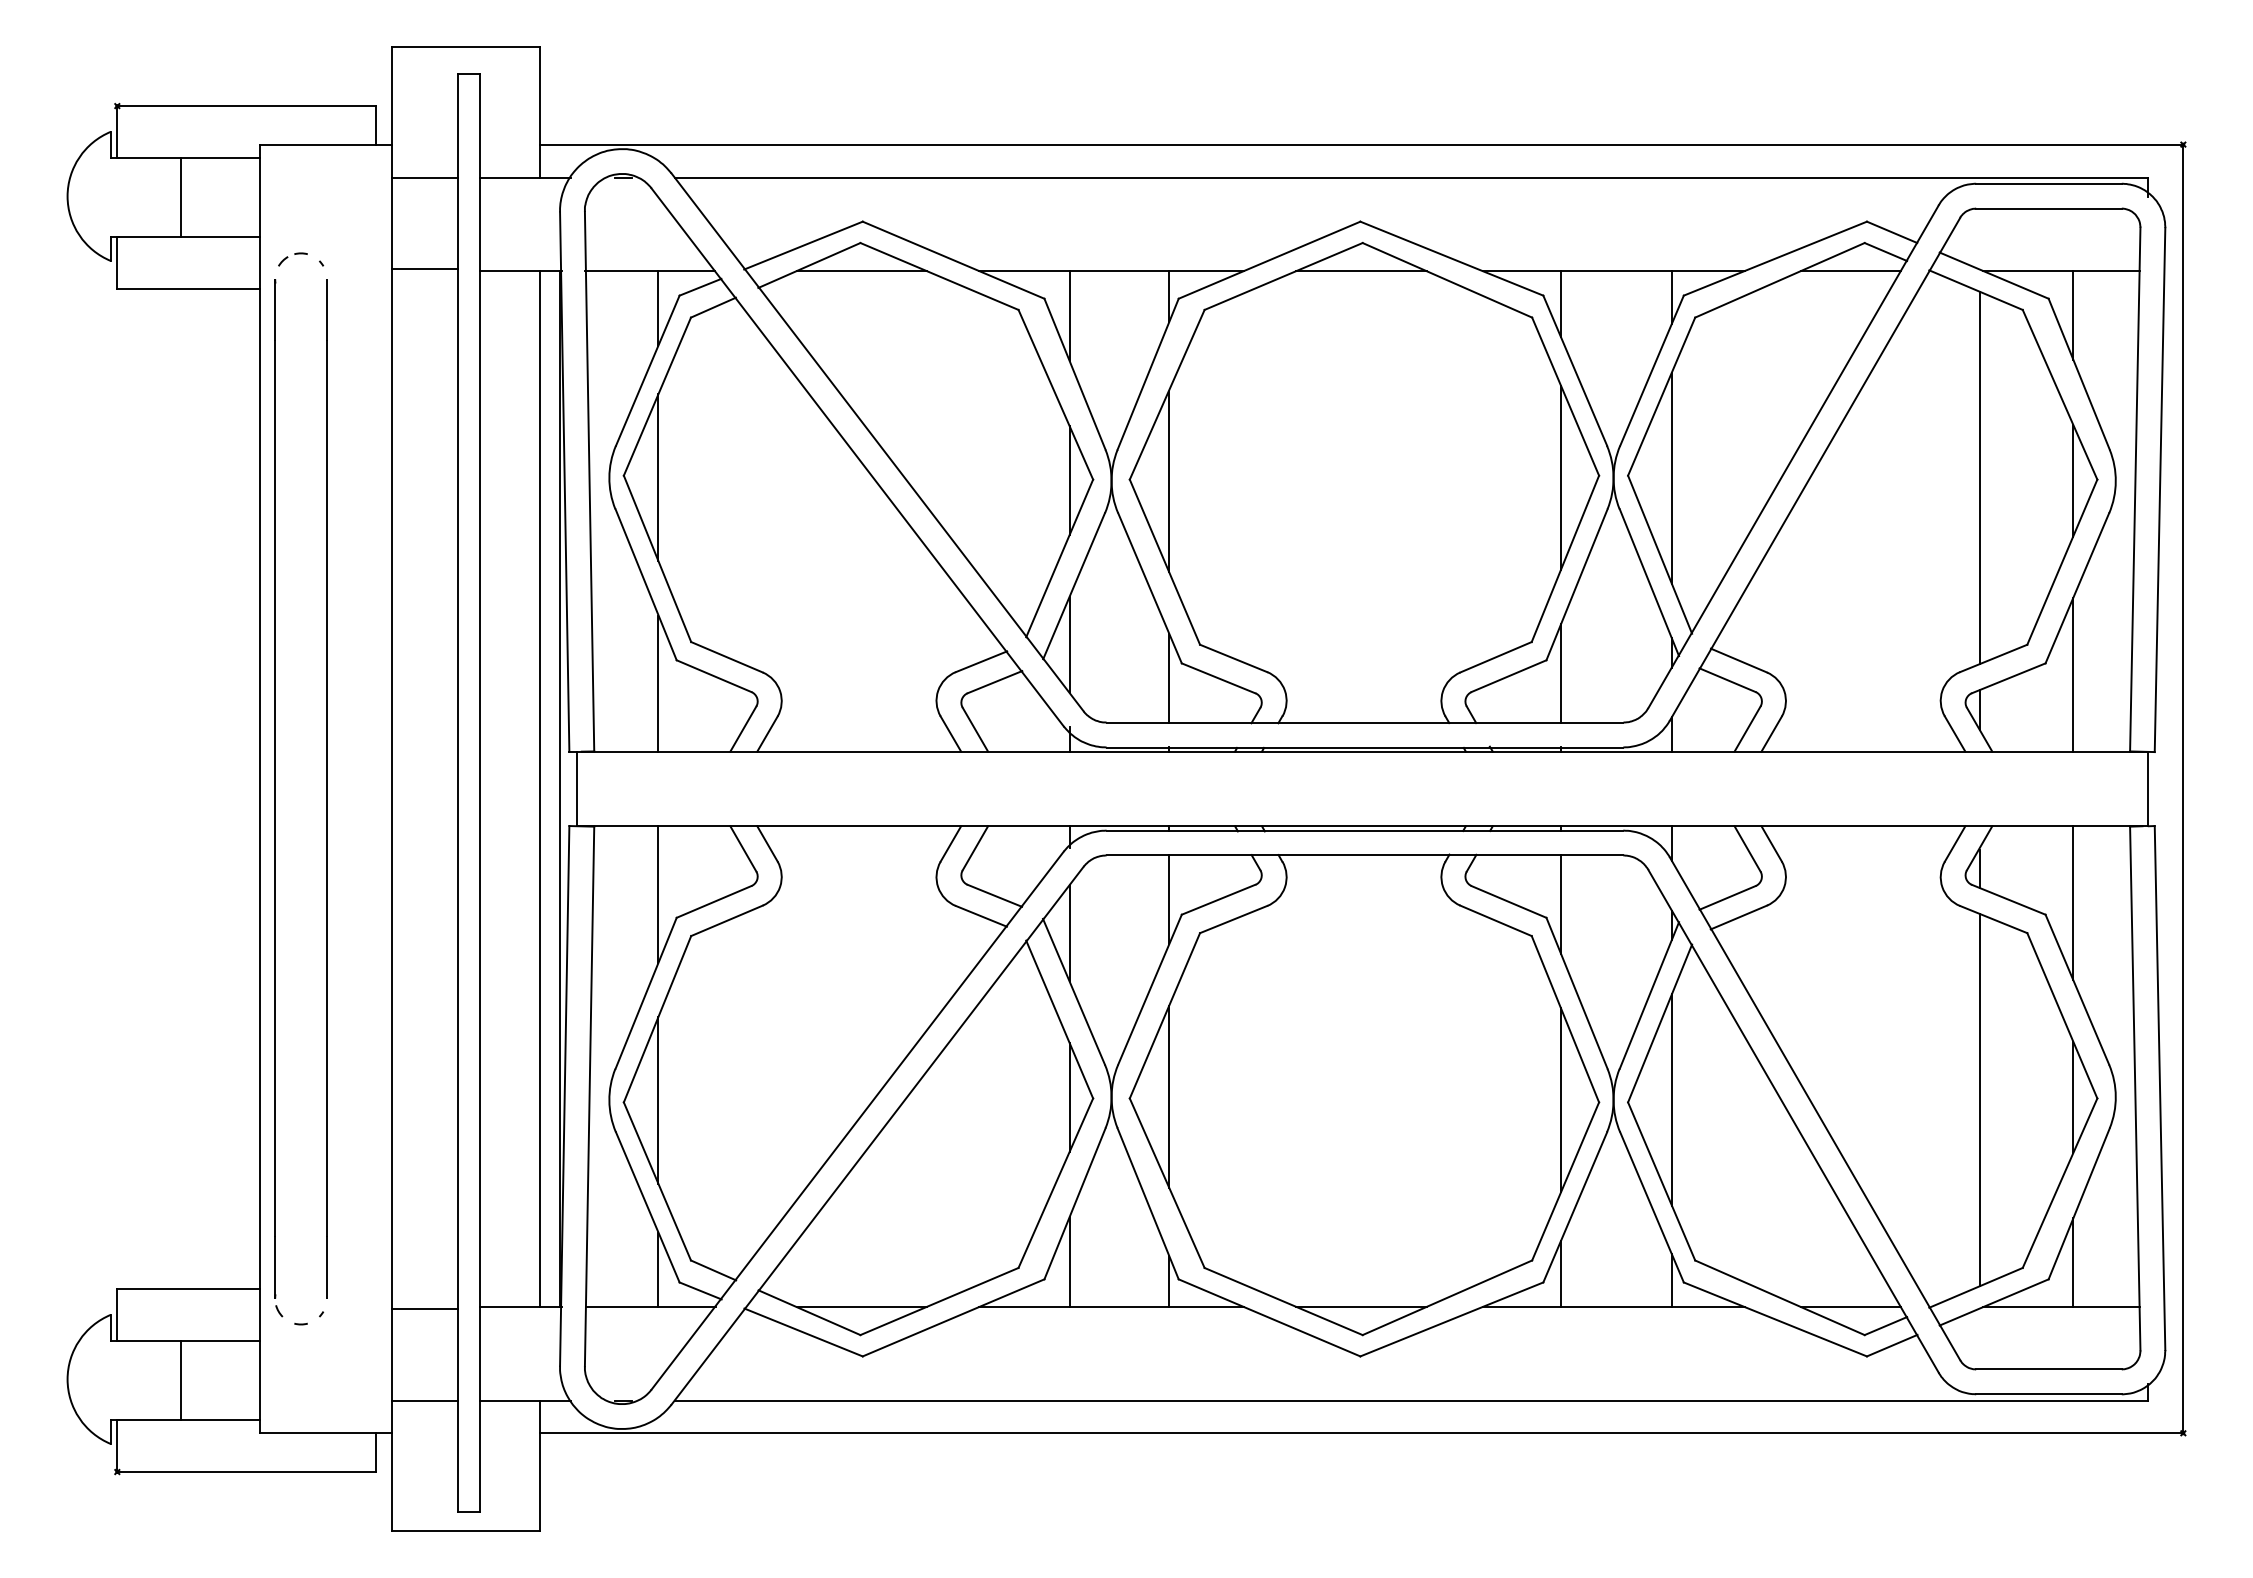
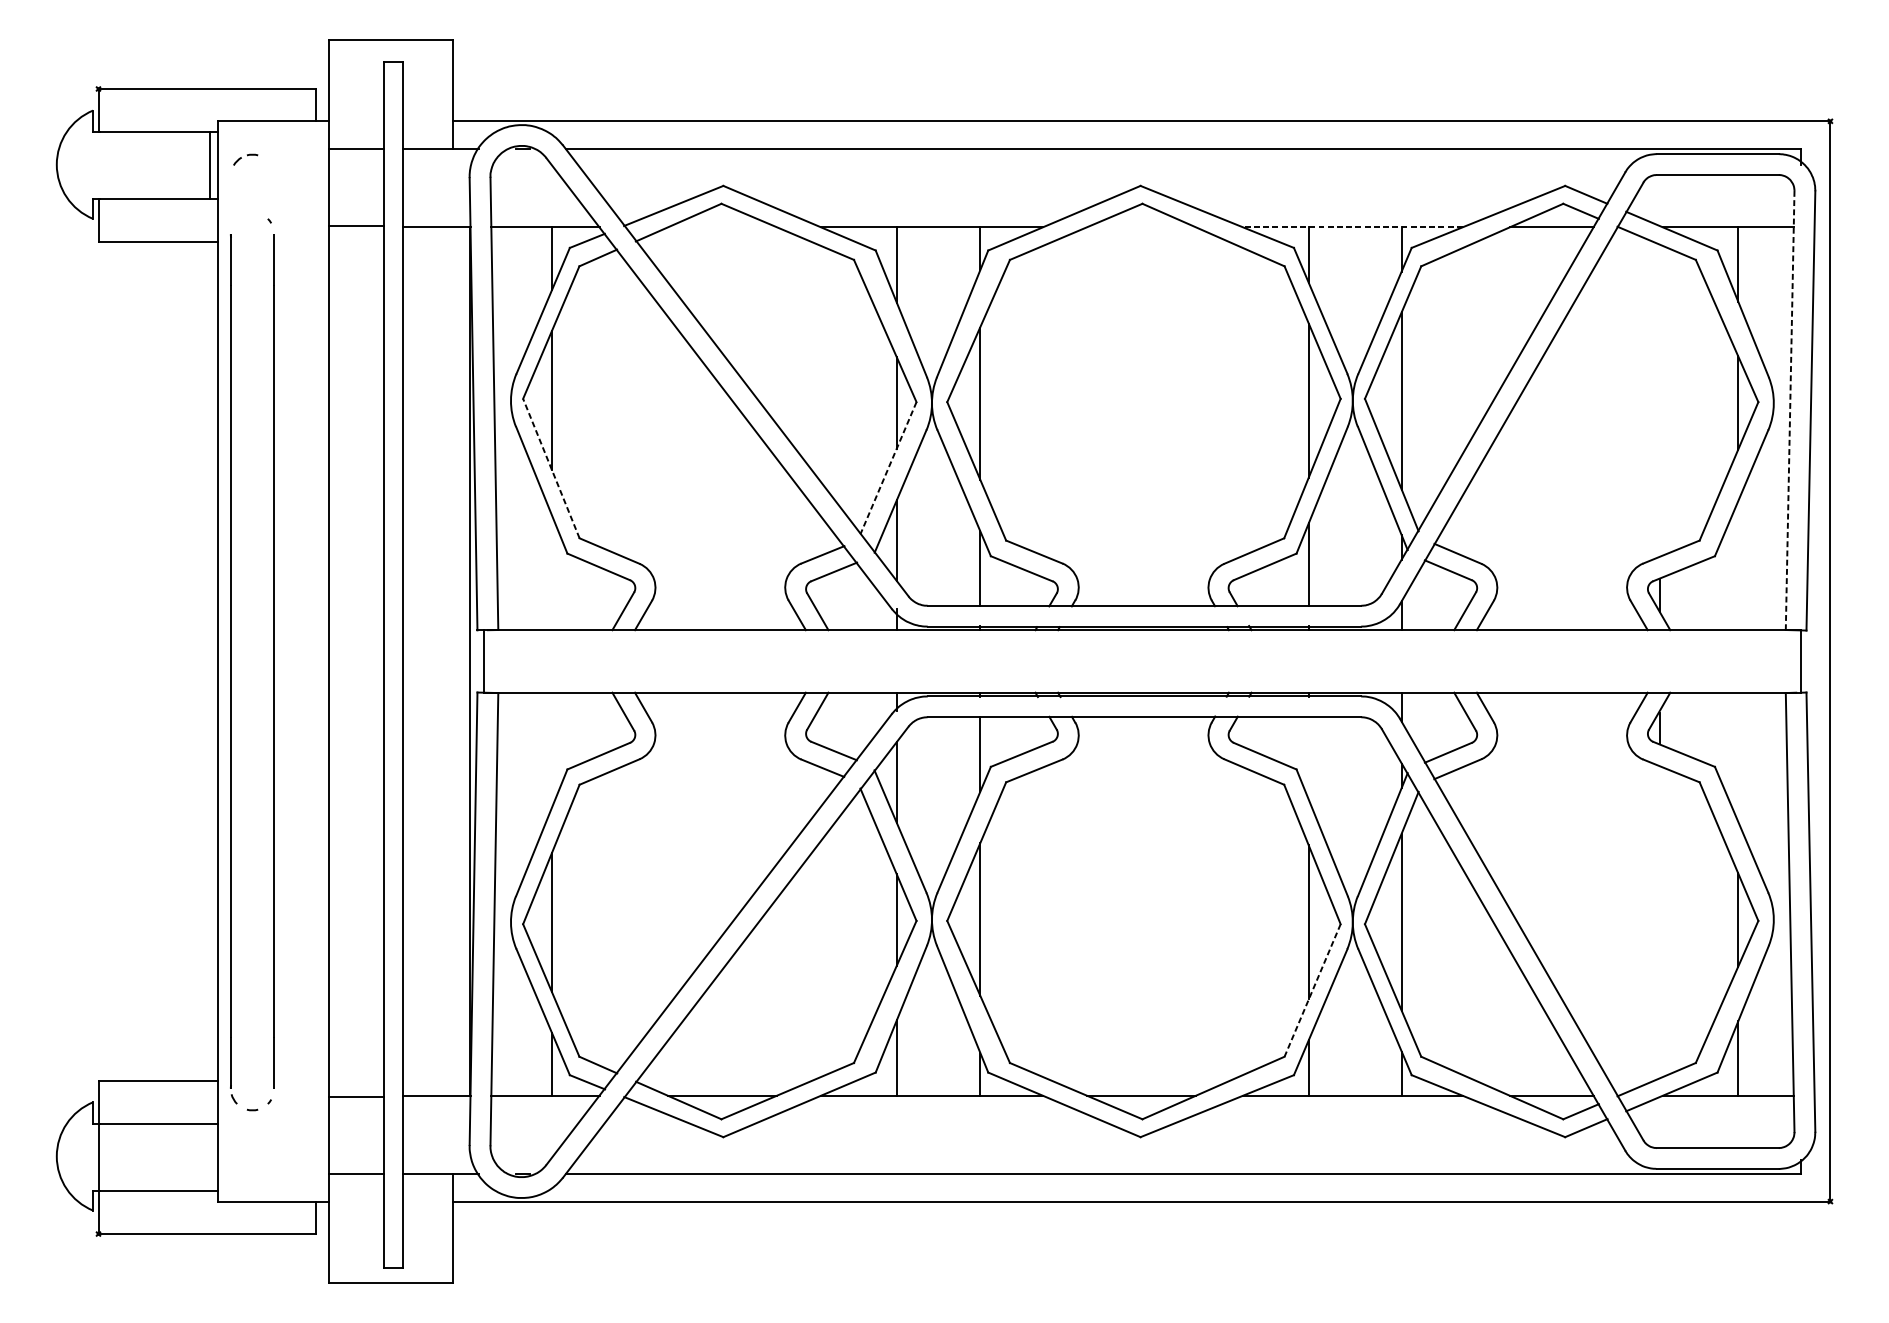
line: (180, 197) -> (210, 165), moved
part: (292, 259) -> (245, 159), moved
line: (861, 270) -> (722, 226), removed
line: (1361, 270) -> (1141, 226), removed
line: (1613, 270) -> (1352, 226), solid -> dashed
line: (1979, 477) -> (1659, 400), removed
line: (2135, 489) -> (1790, 410), solid -> dashed
line: (657, 558) -> (551, 468), solid -> dashed
line: (1059, 558) -> (888, 468), solid -> dashed
line: (2073, 674) -> (1738, 565), removed
line: (658, 683) -> (552, 573), removed
line: (540, 788) -> (453, 661), removed
line: (658, 894) -> (552, 749), removed
line: (2073, 902) -> (1738, 756), removed
line: (1561, 904) -> (1309, 758), removed
line: (1979, 1099) -> (1659, 921), removed
line: (1565, 1181) -> (1312, 990), solid -> dashed
line: (180, 1380) -> (98, 1157), moved

